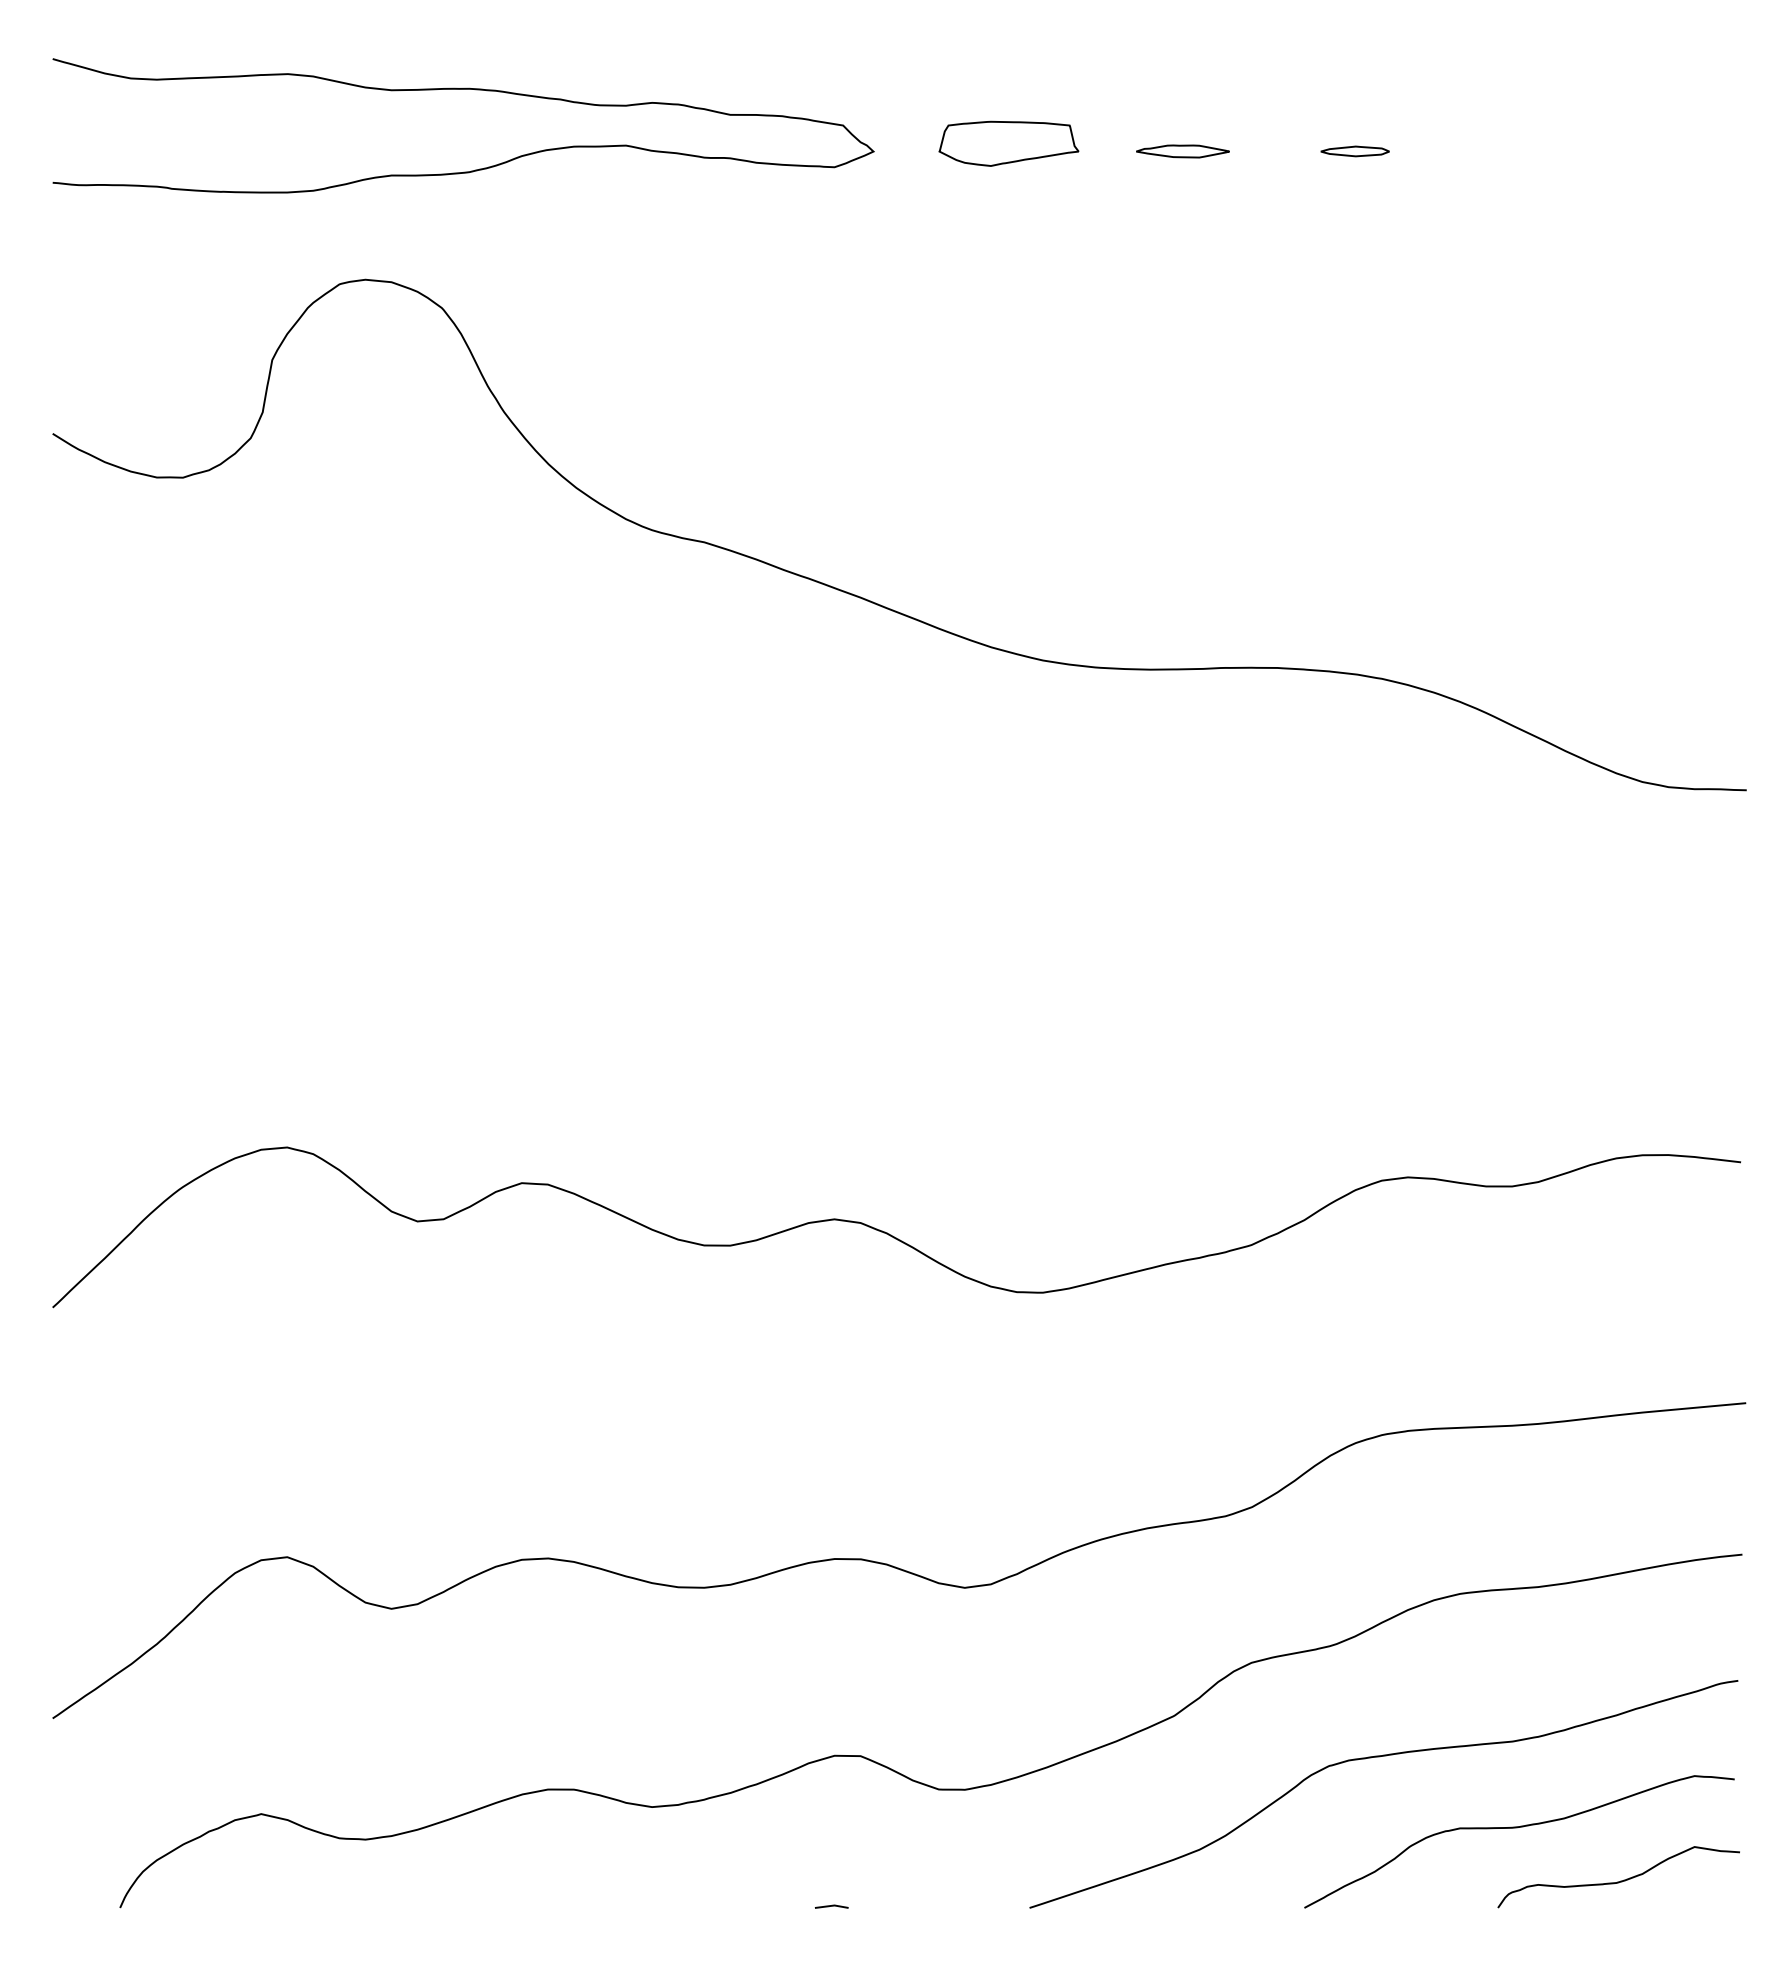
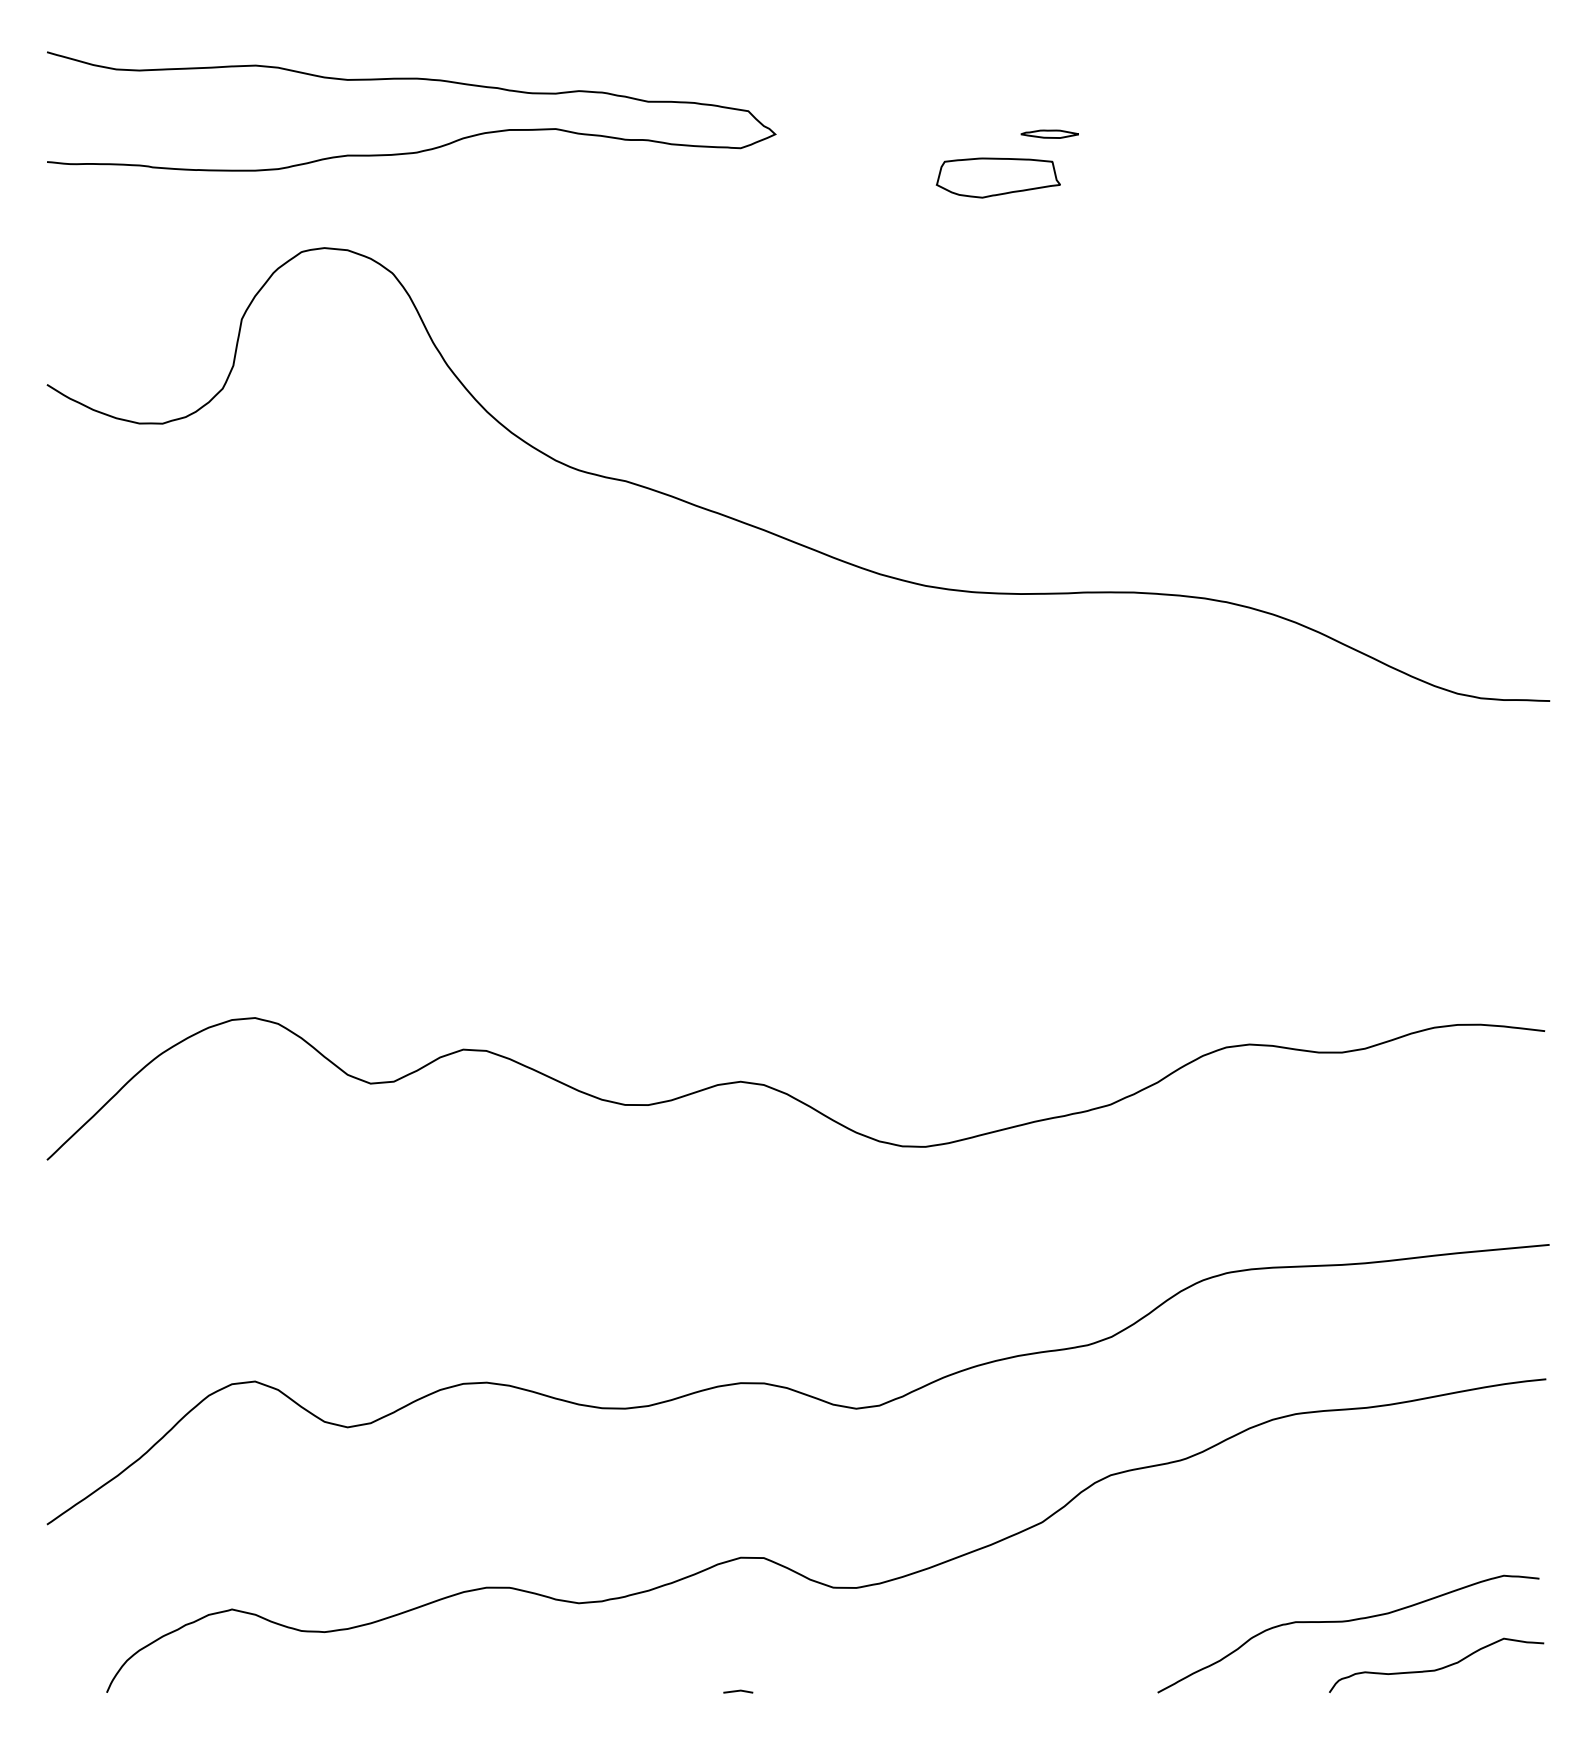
part: (1008, 143) -> (998, 177), moved
part: (1182, 151) -> (1049, 134), size x0.7
part: (1354, 151) -> (1202, 134), removed
curve: (1380, 1757) -> (1225, 1559), removed

